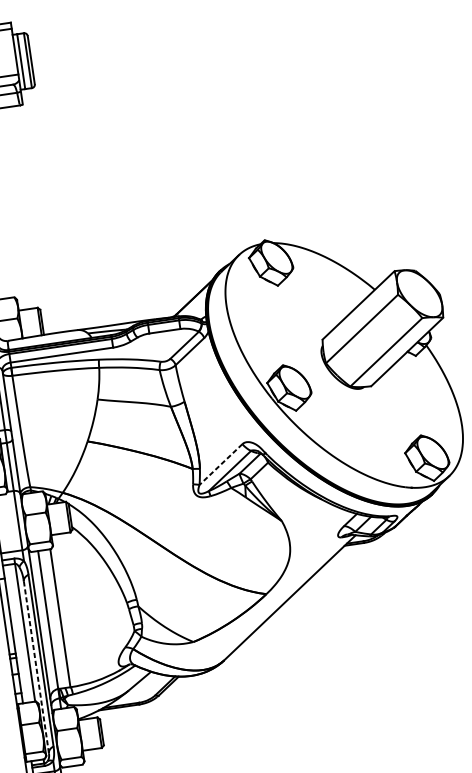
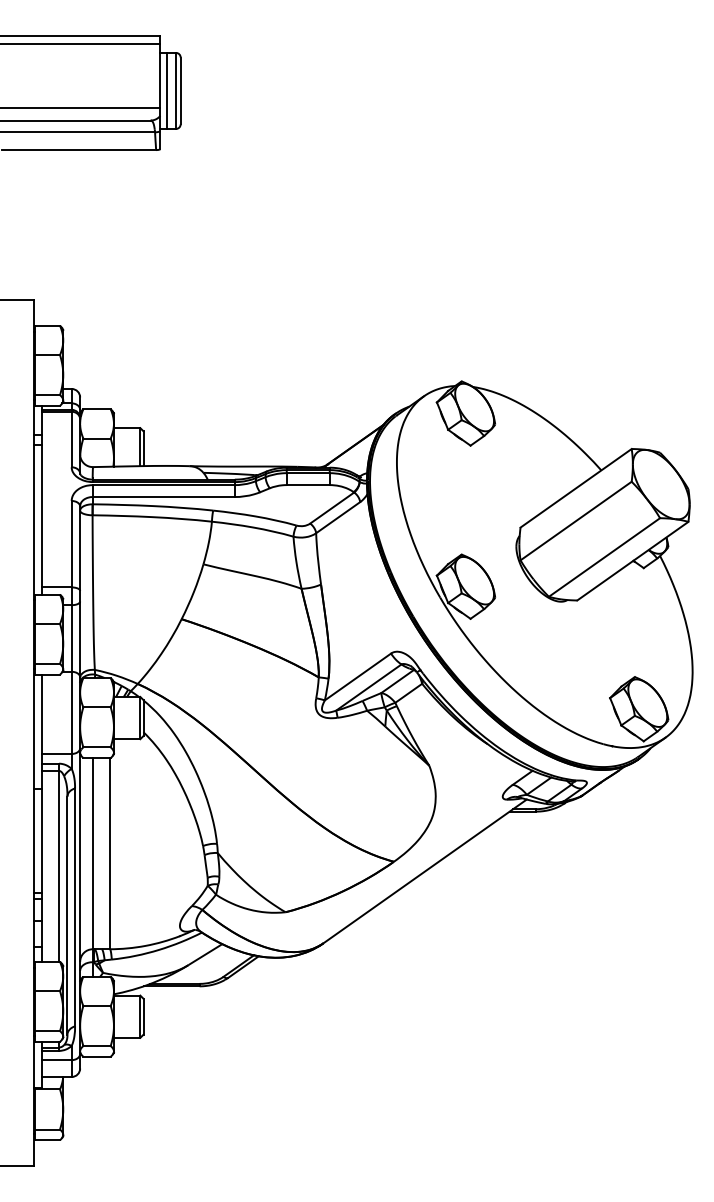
line: (220, 464) -> (357, 676), dashed -> solid
line: (36, 668) -> (67, 916), dashed -> solid

